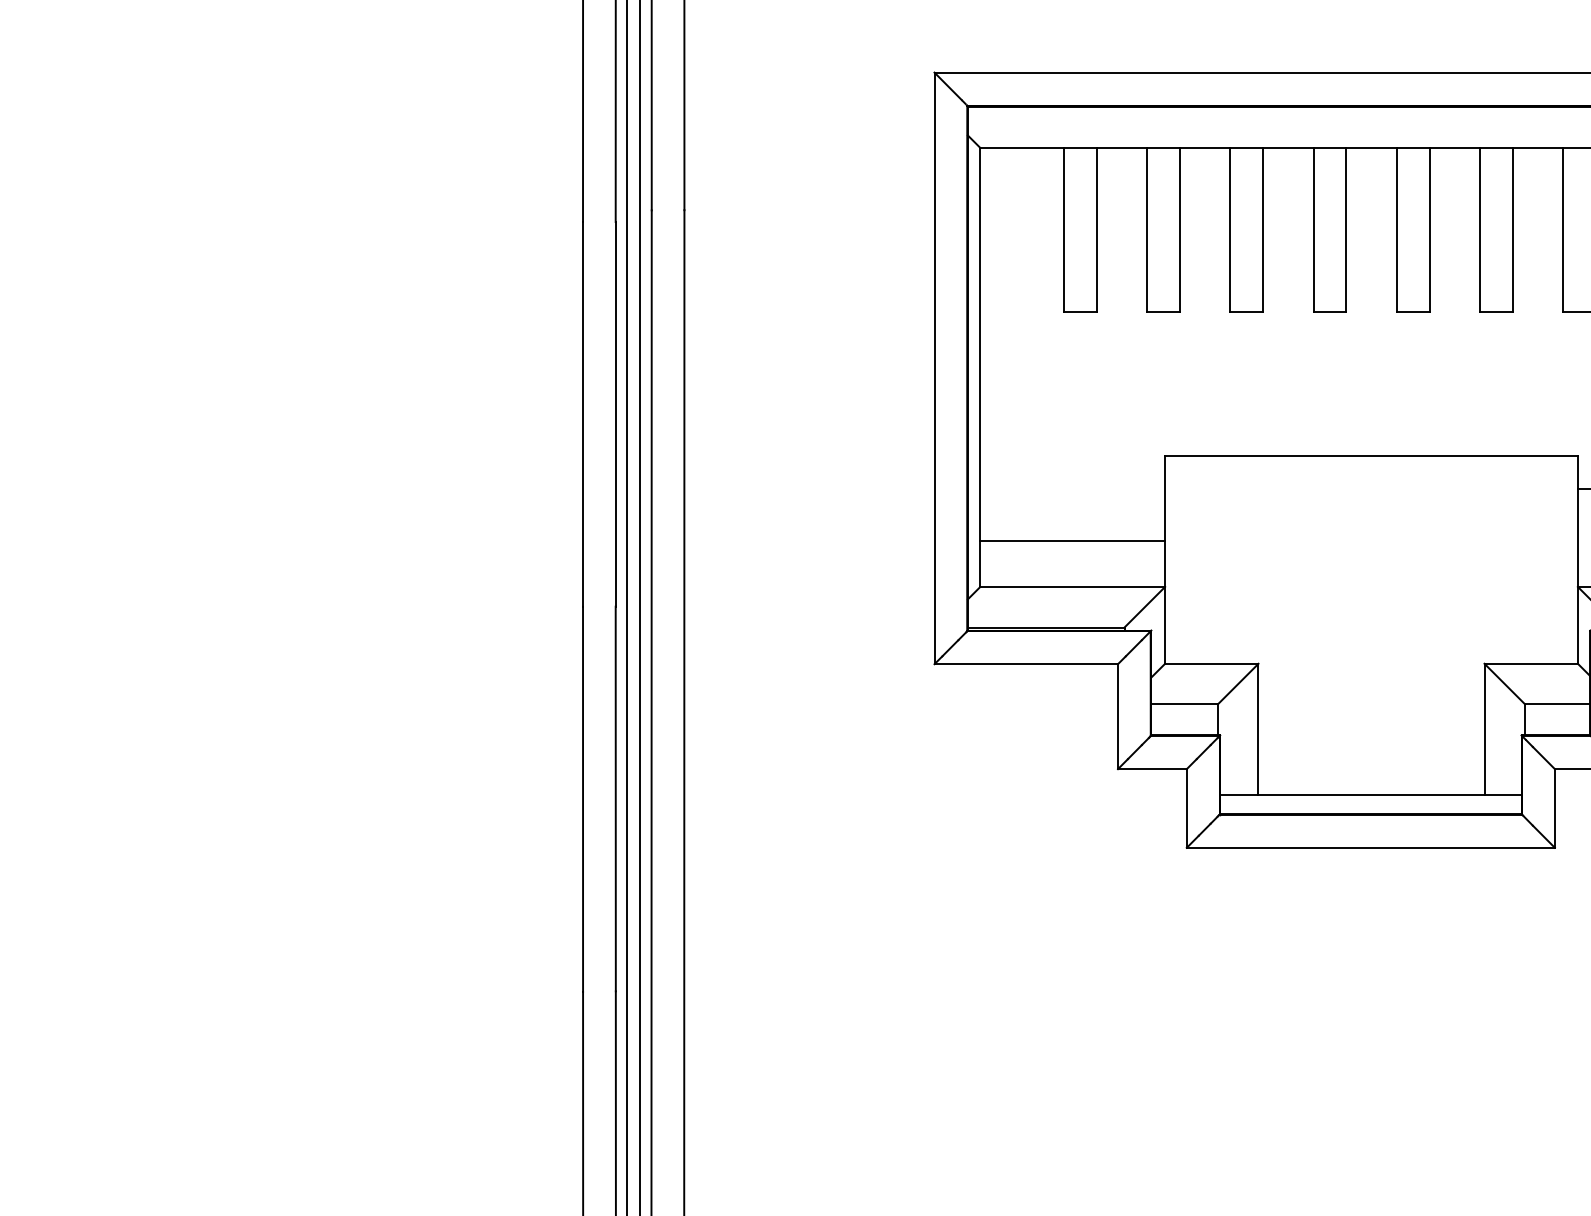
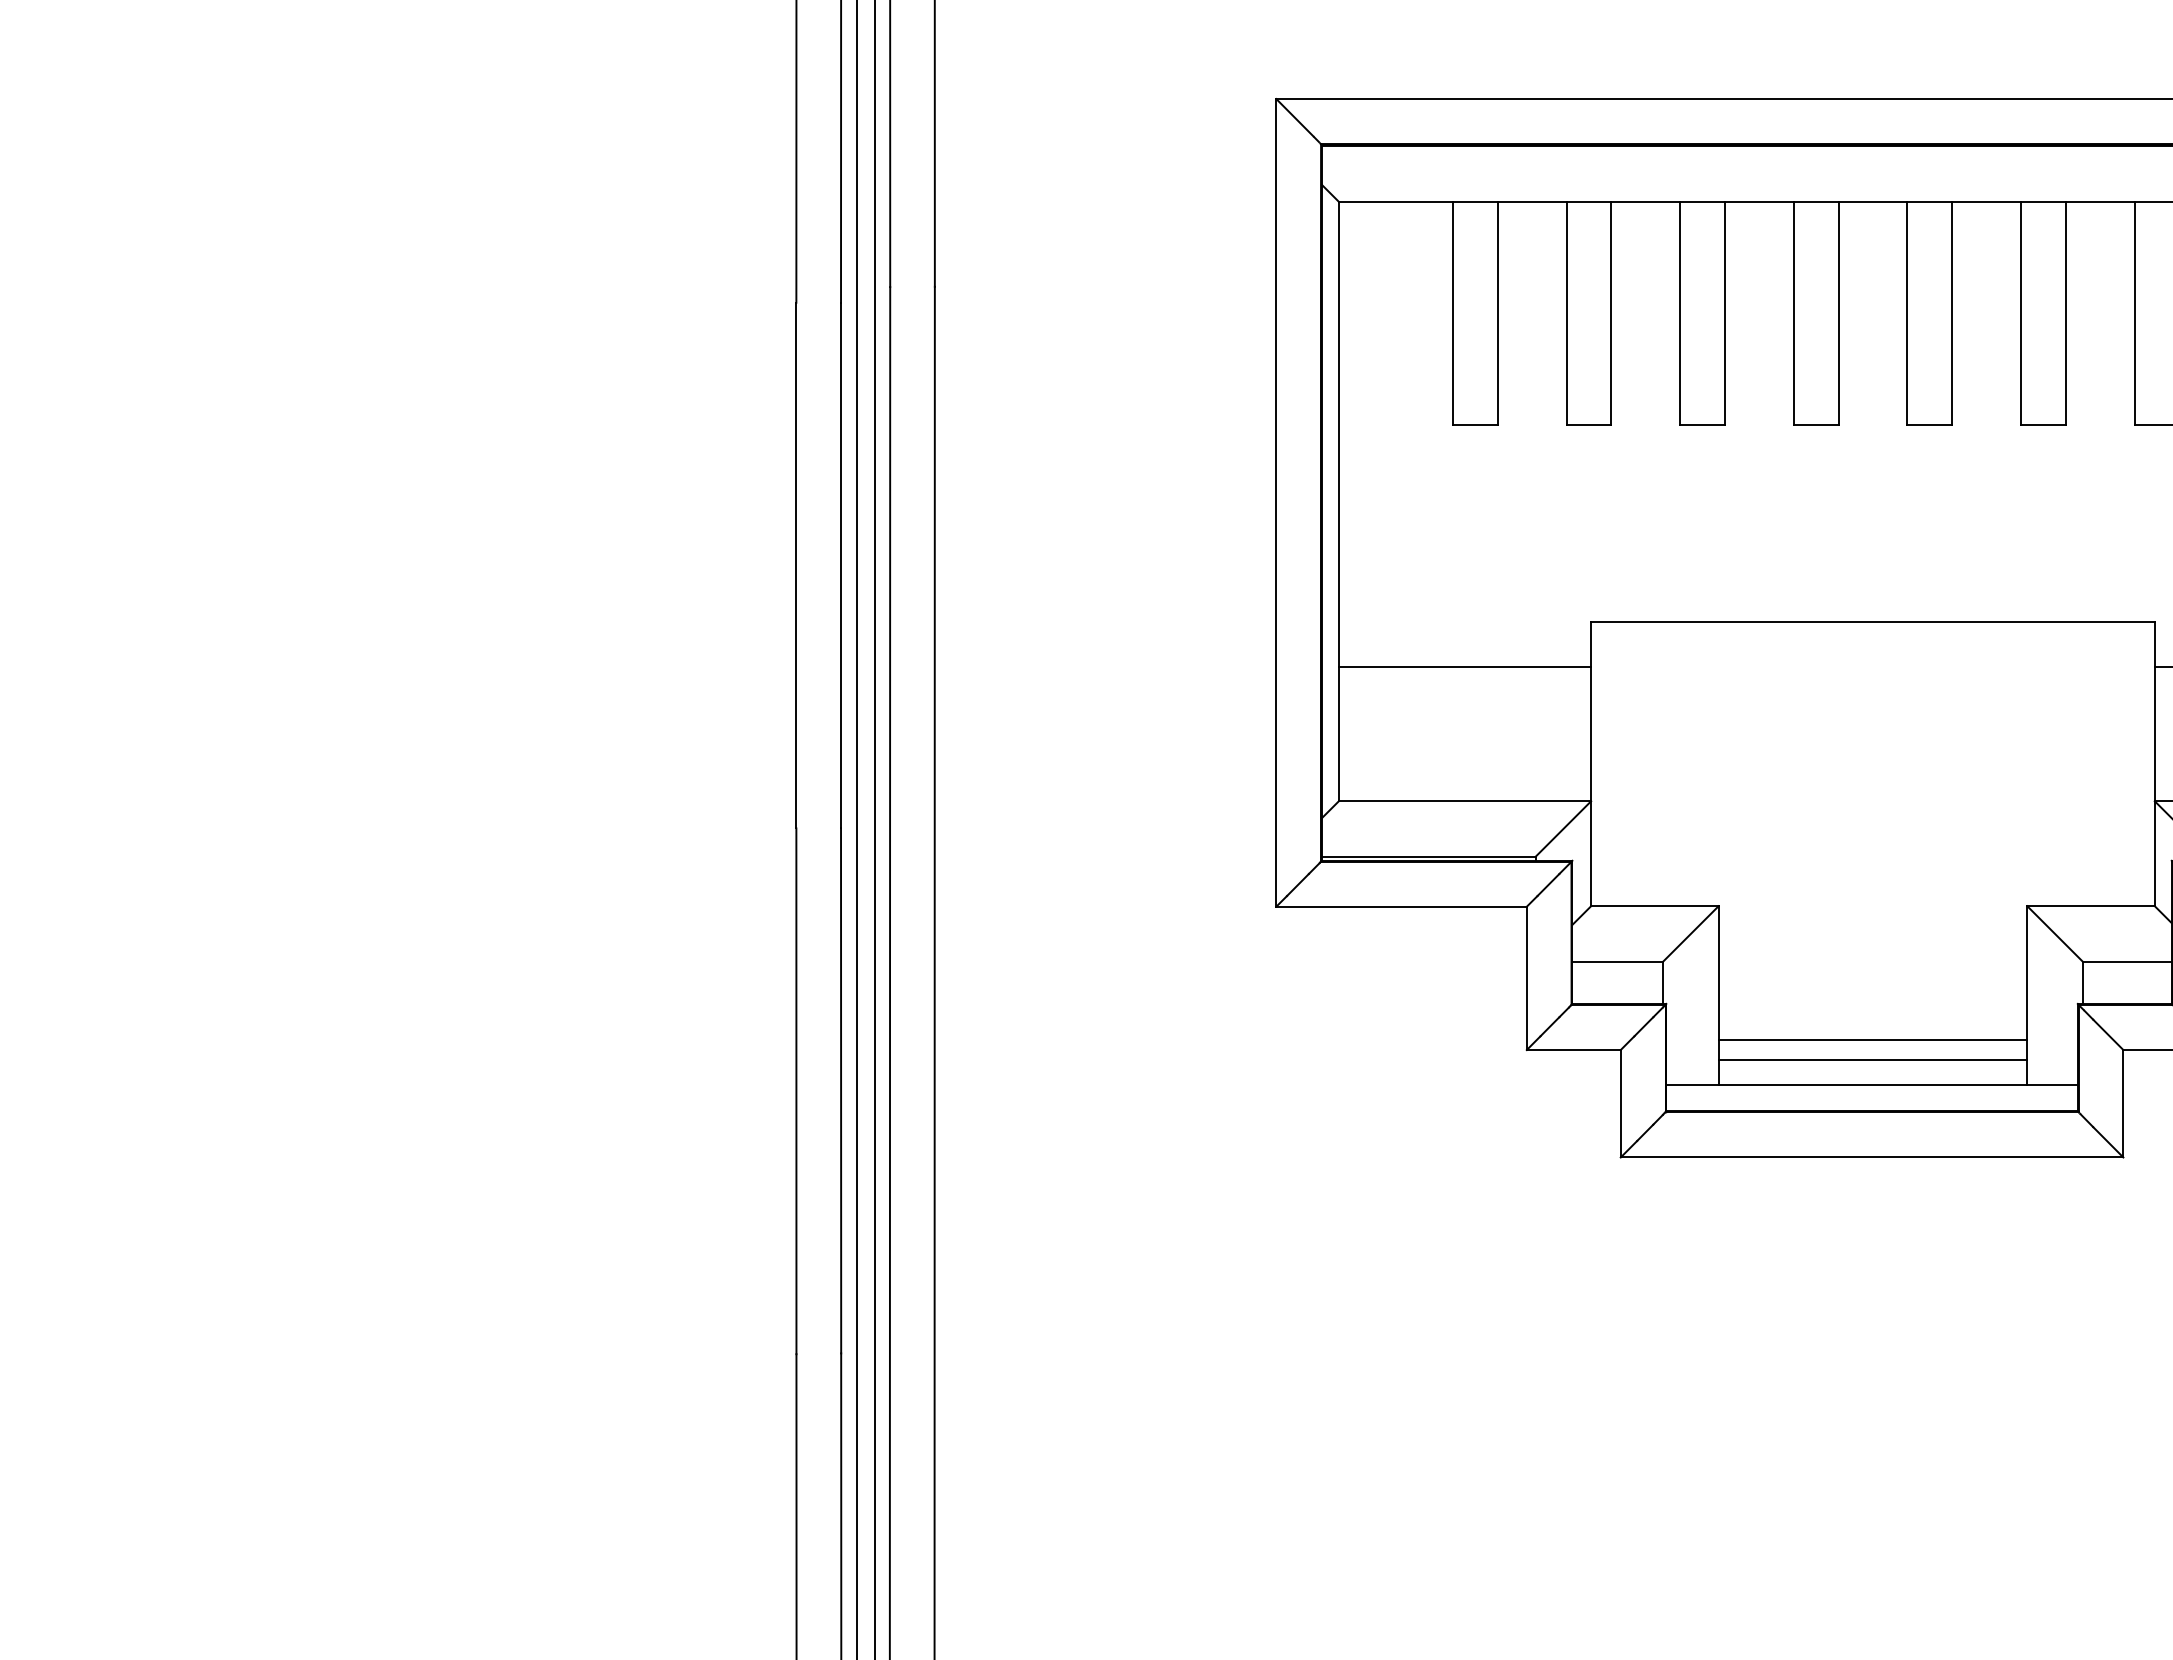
line: (1072, 541) -> (1464, 667), moved
line: (1371, 762) -> (1872, 1040), added
line: (1371, 776) -> (1872, 1059), added

